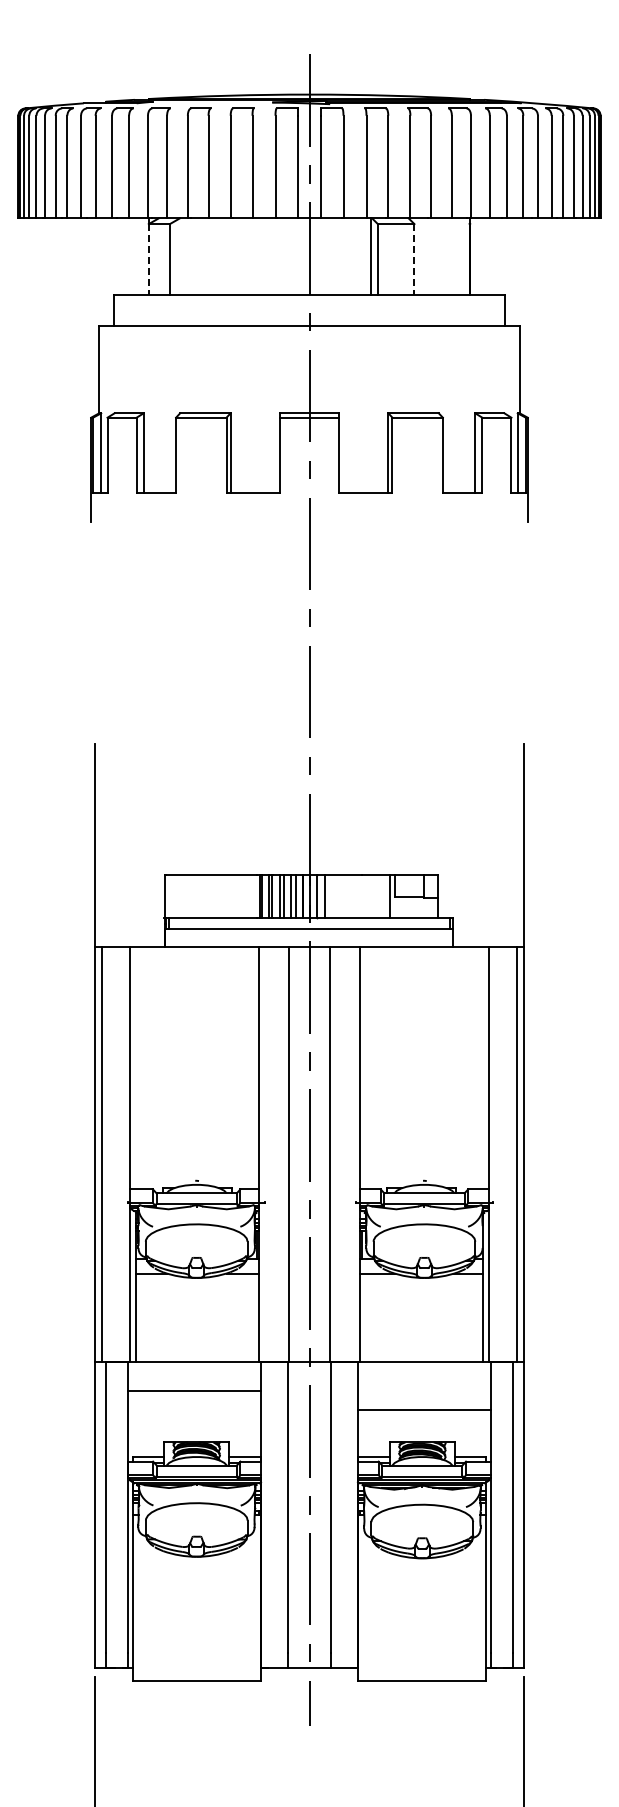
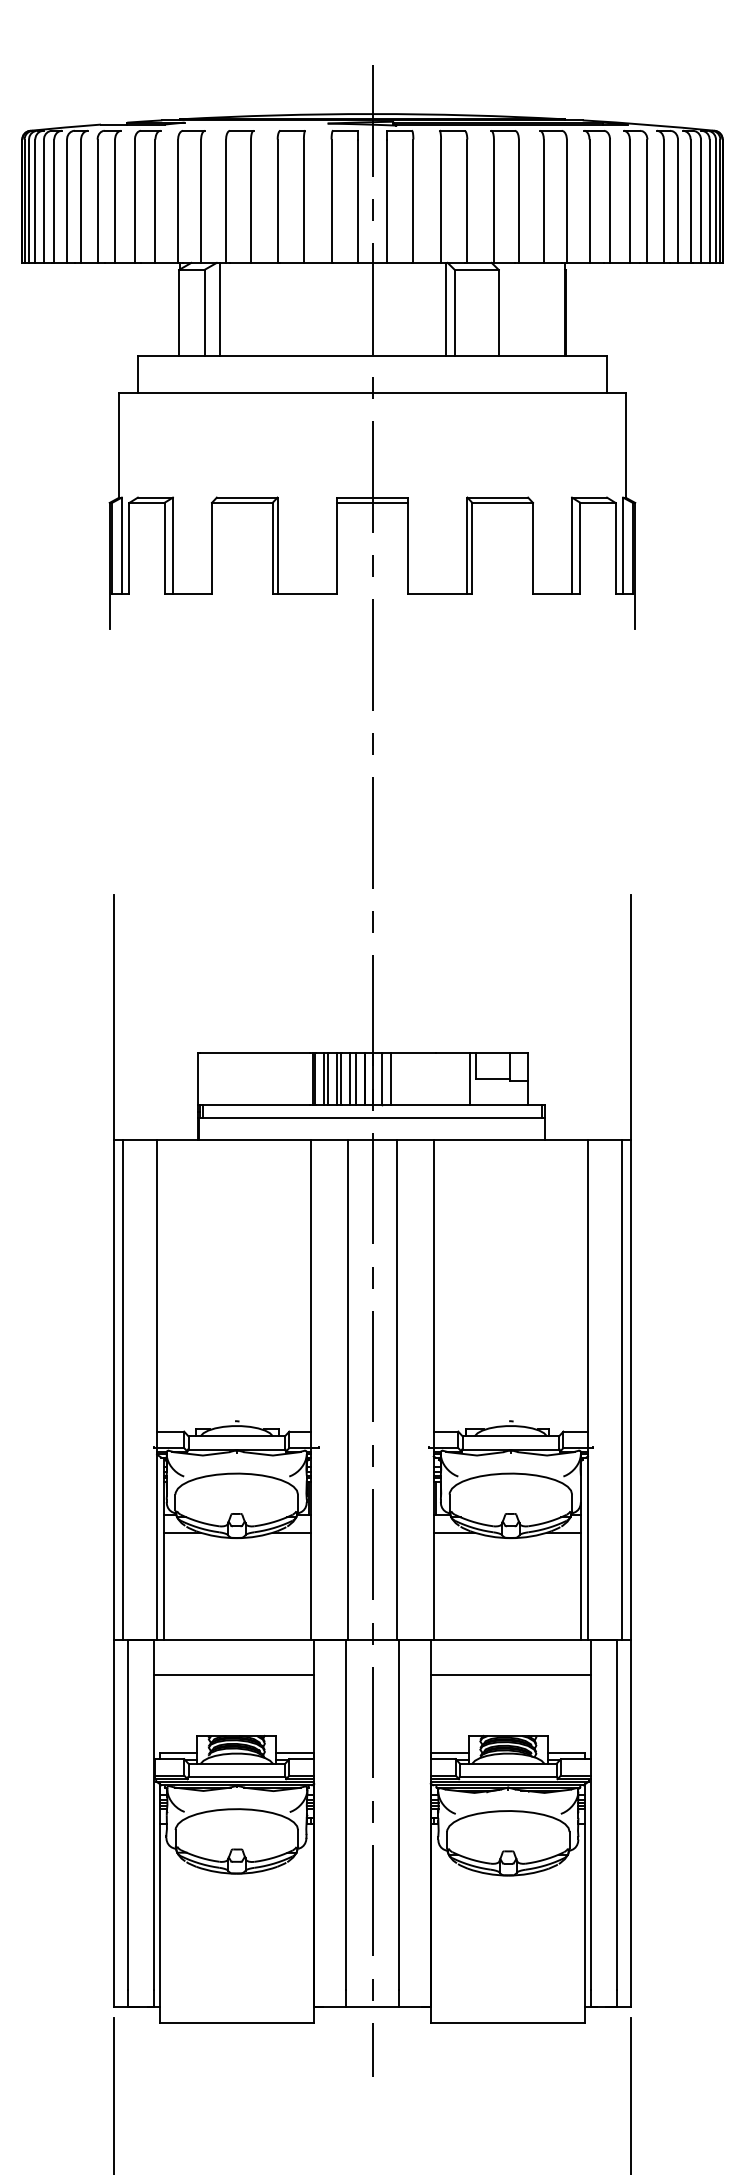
line: (182, 256) -> (219, 308), added
line: (148, 259) -> (178, 312), dashed -> solid
line: (414, 259) -> (498, 312), dashed -> solid
line: (423, 1410) -> (509, 1674), moved

